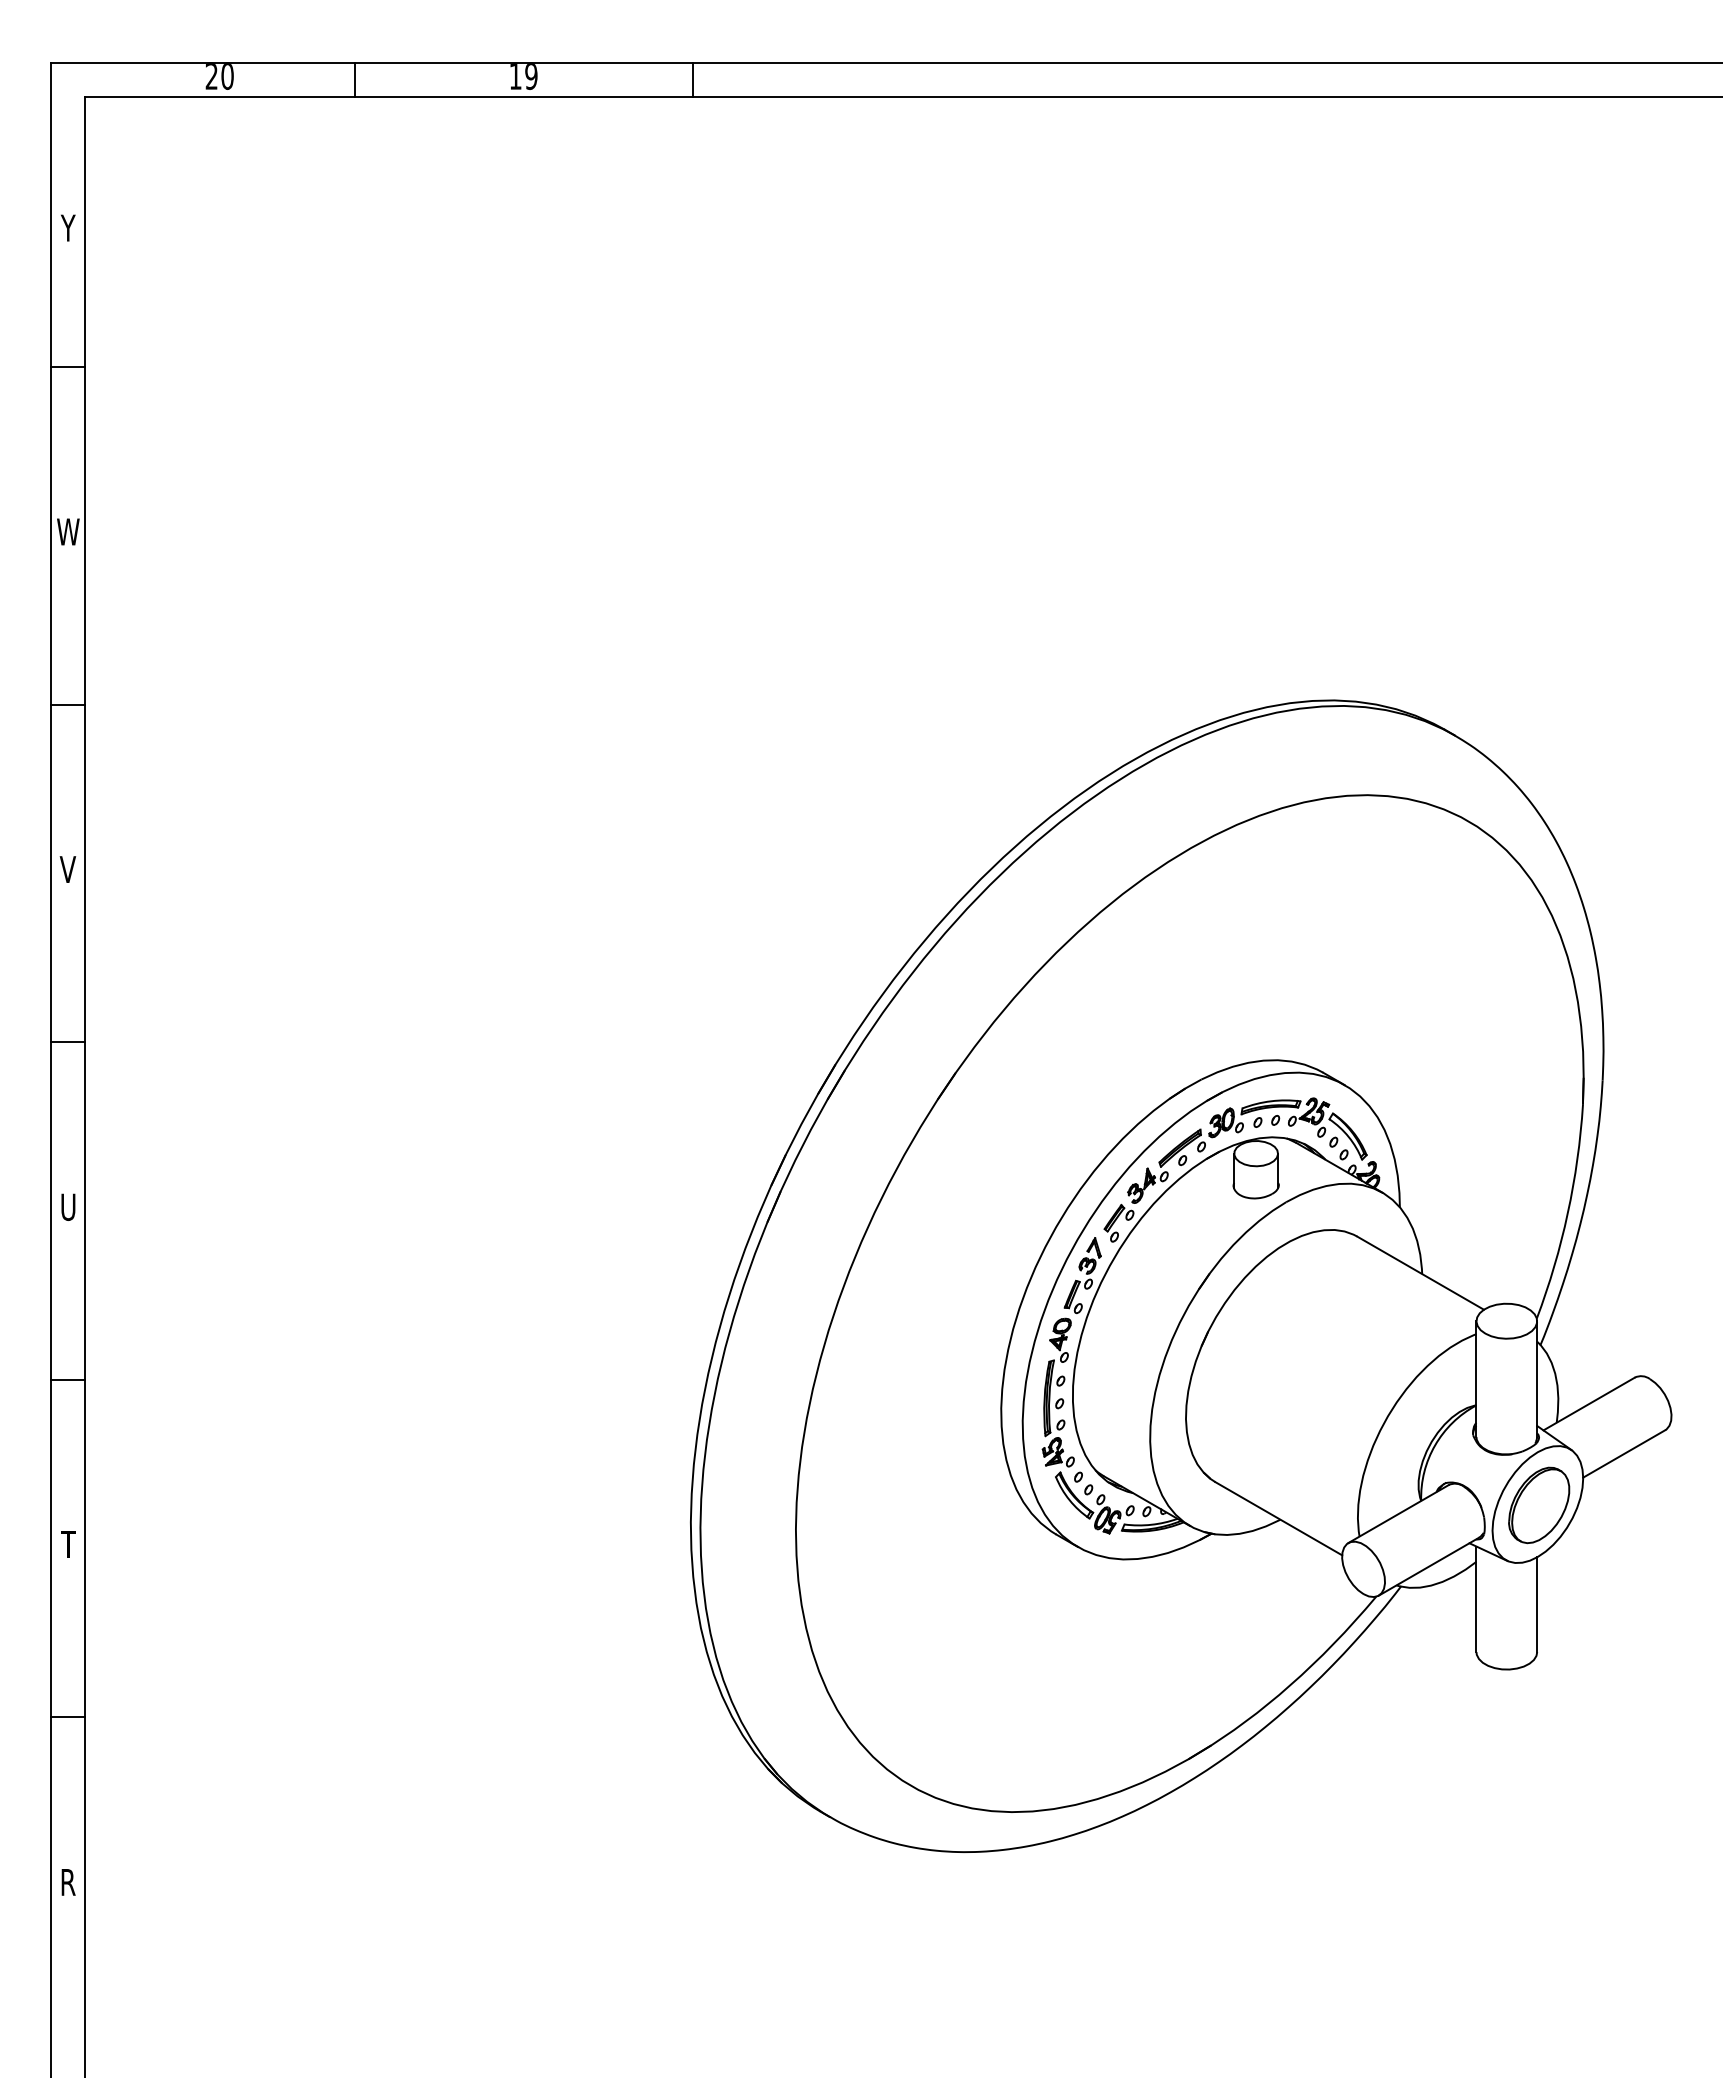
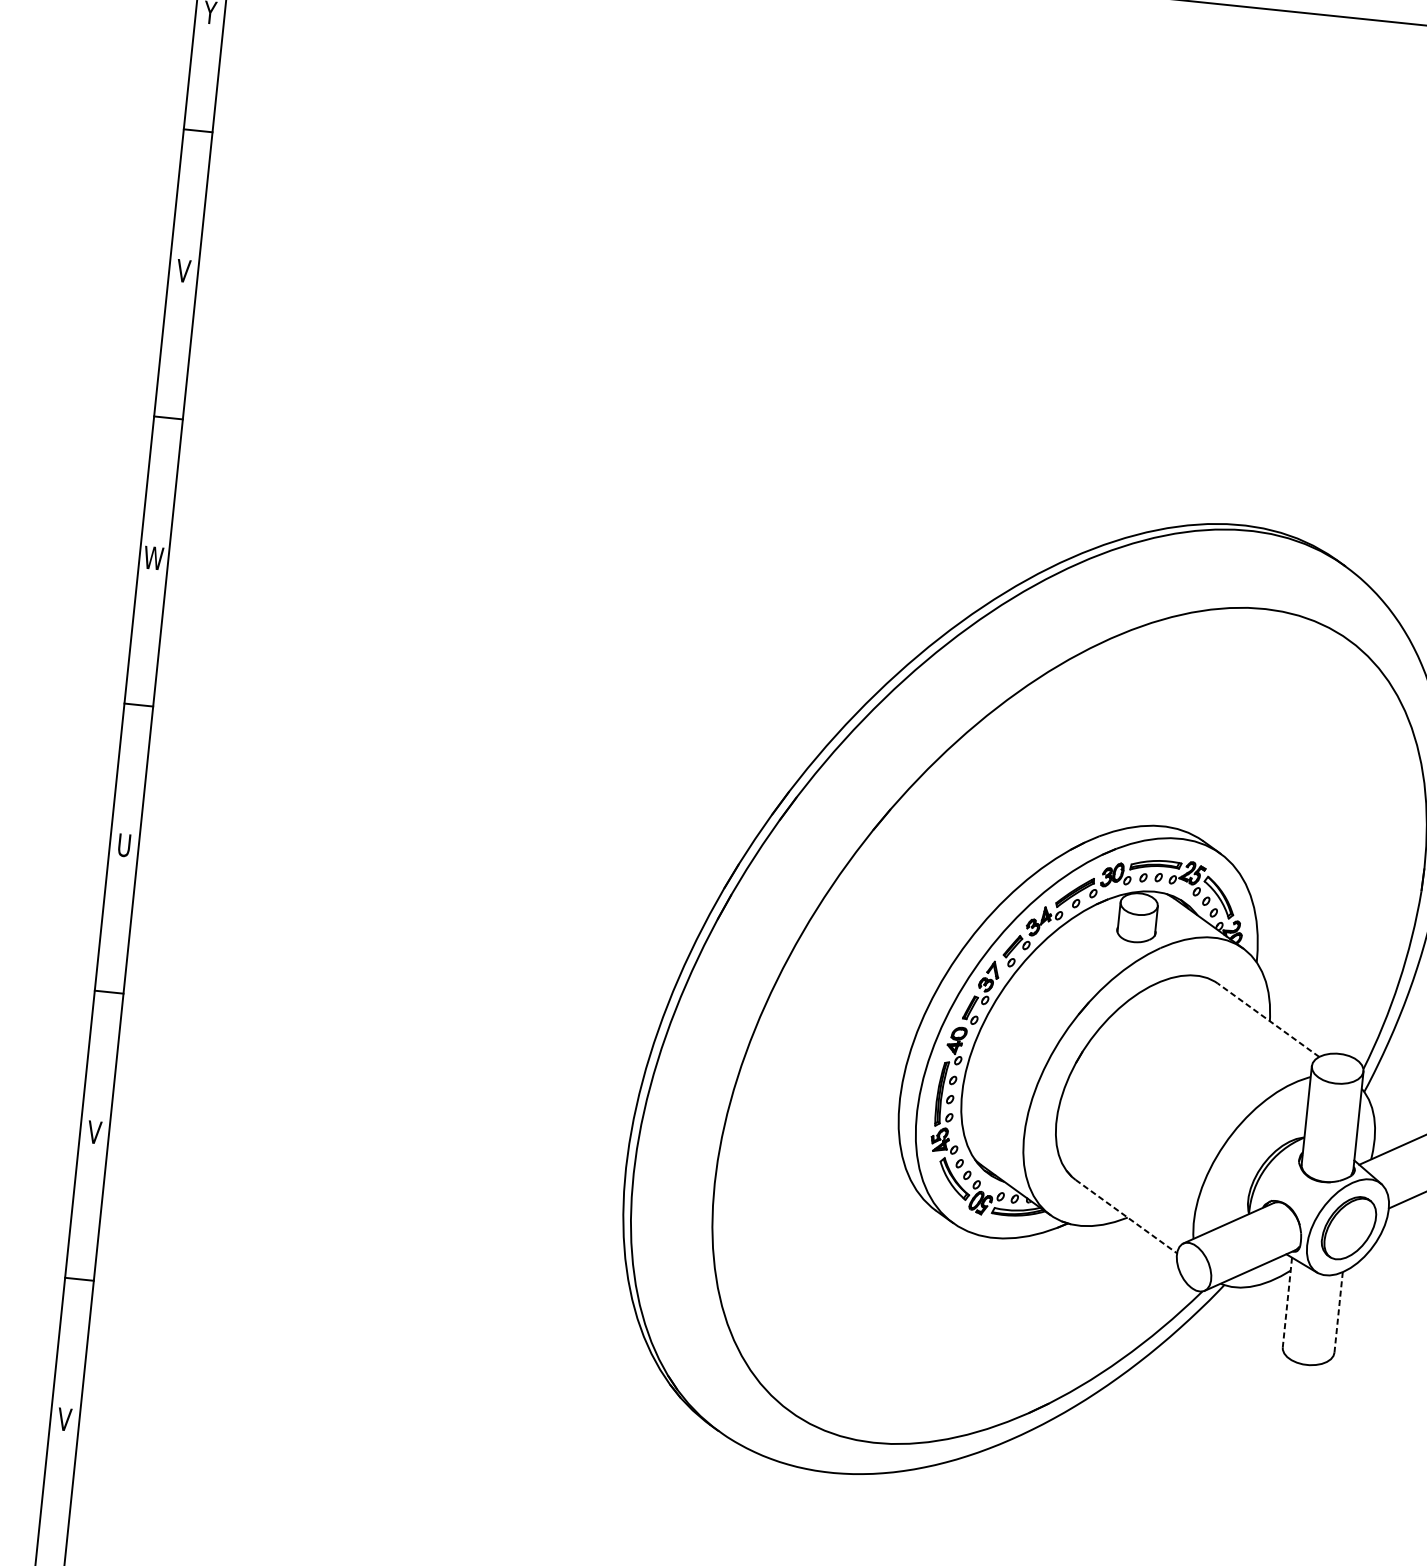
text: (68, 531) -> (183, 270), W -> V
text: (67, 869) -> (153, 558), V -> W
line: (1420, 1272) -> (1268, 1019), solid -> dashed
line: (1279, 1518) -> (1127, 1216), solid -> dashed
text: (68, 1544) -> (94, 1132), T -> V
line: (1476, 1599) -> (1287, 1302), solid -> dashed
line: (1537, 1604) -> (1338, 1312), solid -> dashed
text: (67, 1882) -> (64, 1419), R -> V

